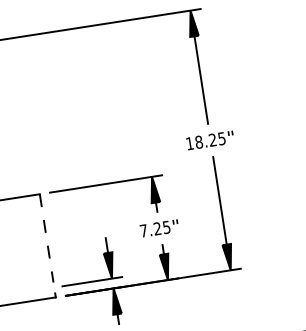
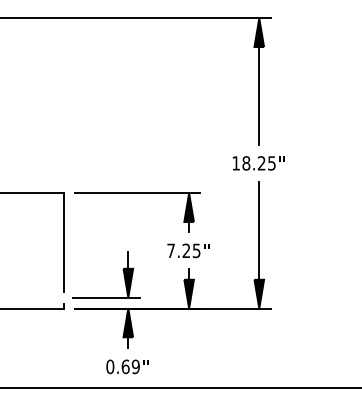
line: (46, 239) -> (63, 243), dashed -> solid

